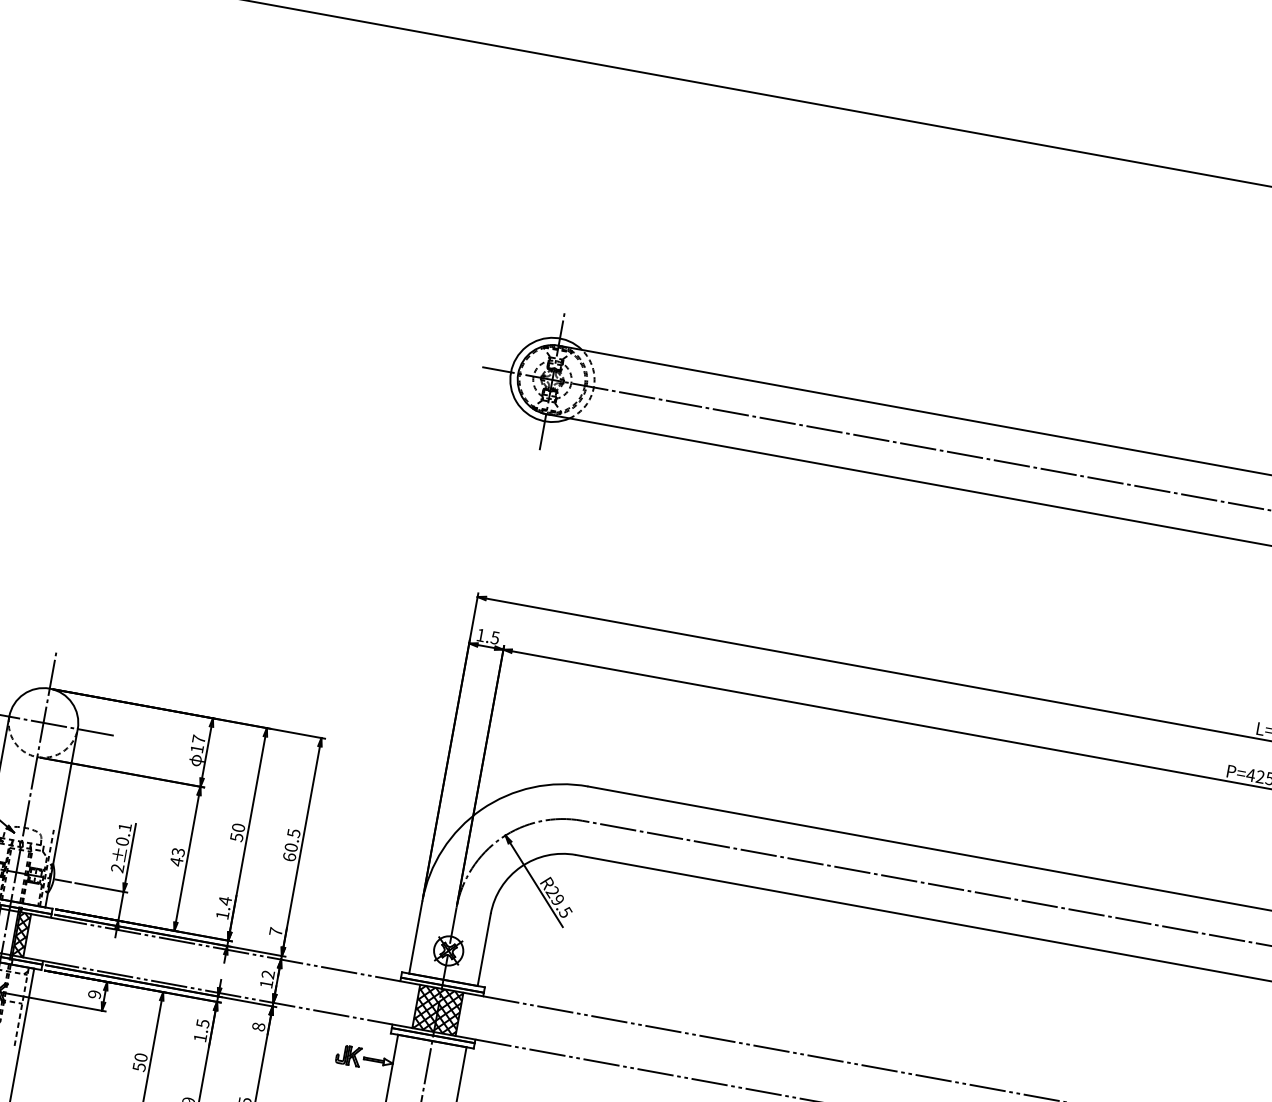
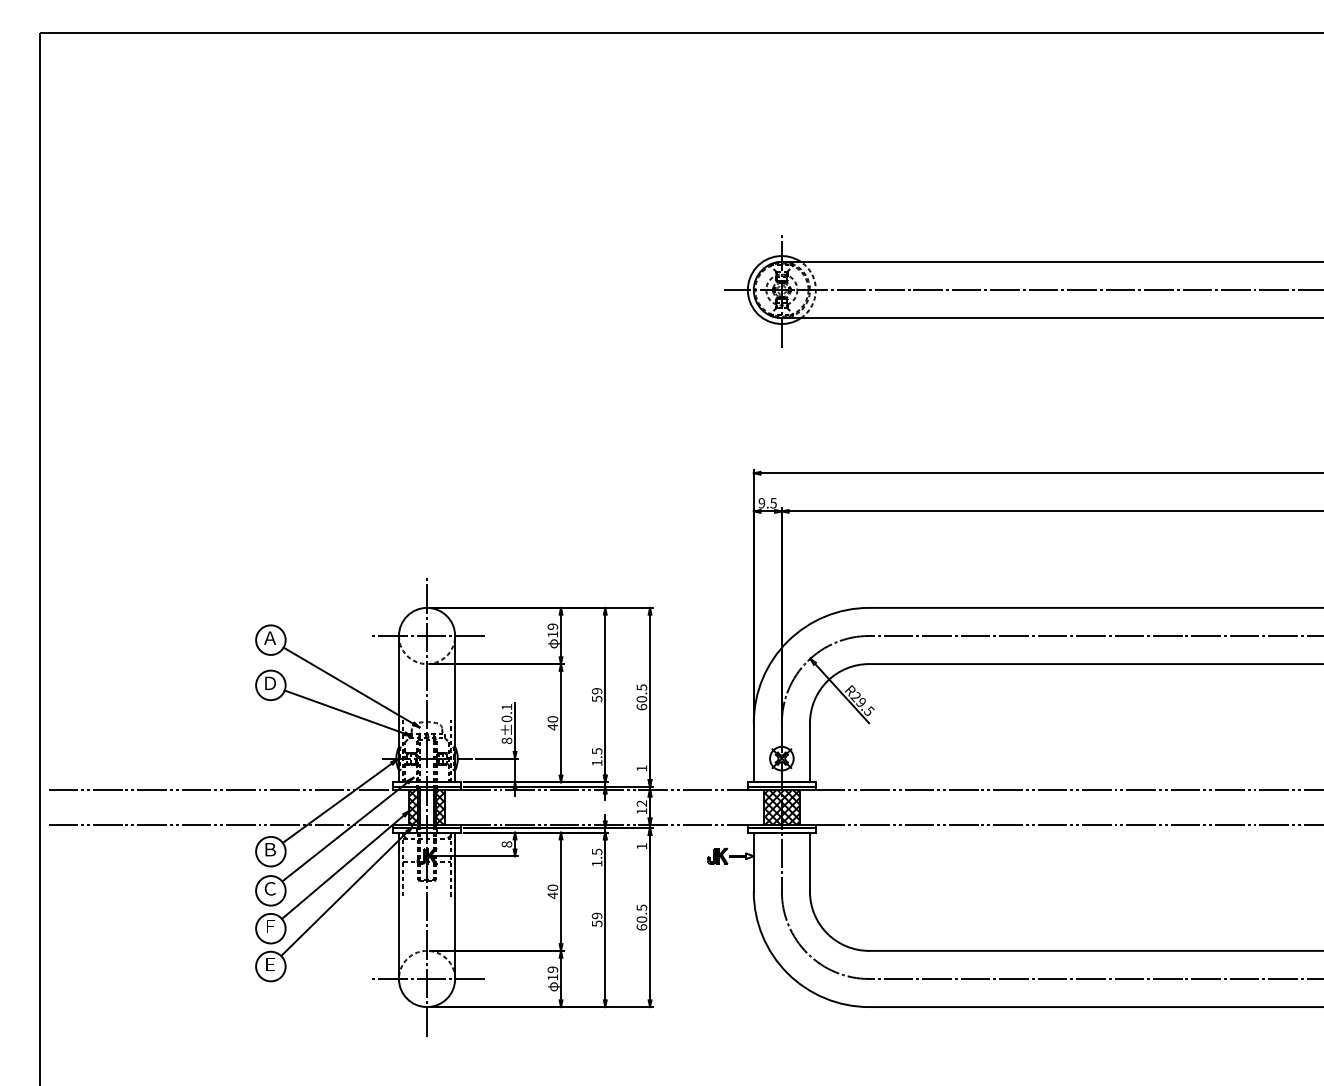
text: (480, 635) -> (761, 503), 1.5 -> 9.5
text: (198, 739) -> (552, 626), 17 -> 19
text: (238, 828) -> (597, 691), 50 -> 59
text: (177, 852) -> (552, 719), 43 -> 40
text: (117, 867) -> (506, 740), 2±0.1 -> 8±0.1
text: (225, 900) -> (597, 750), 1.4 -> 1.5
text: (275, 931) -> (641, 768), 7 -> 1
text: (94, 994) -> (506, 844), 9 -> 8
text: (258, 1026) -> (641, 846), 8 -> 1
text: (138, 1066) -> (552, 895), 50 -> 40

